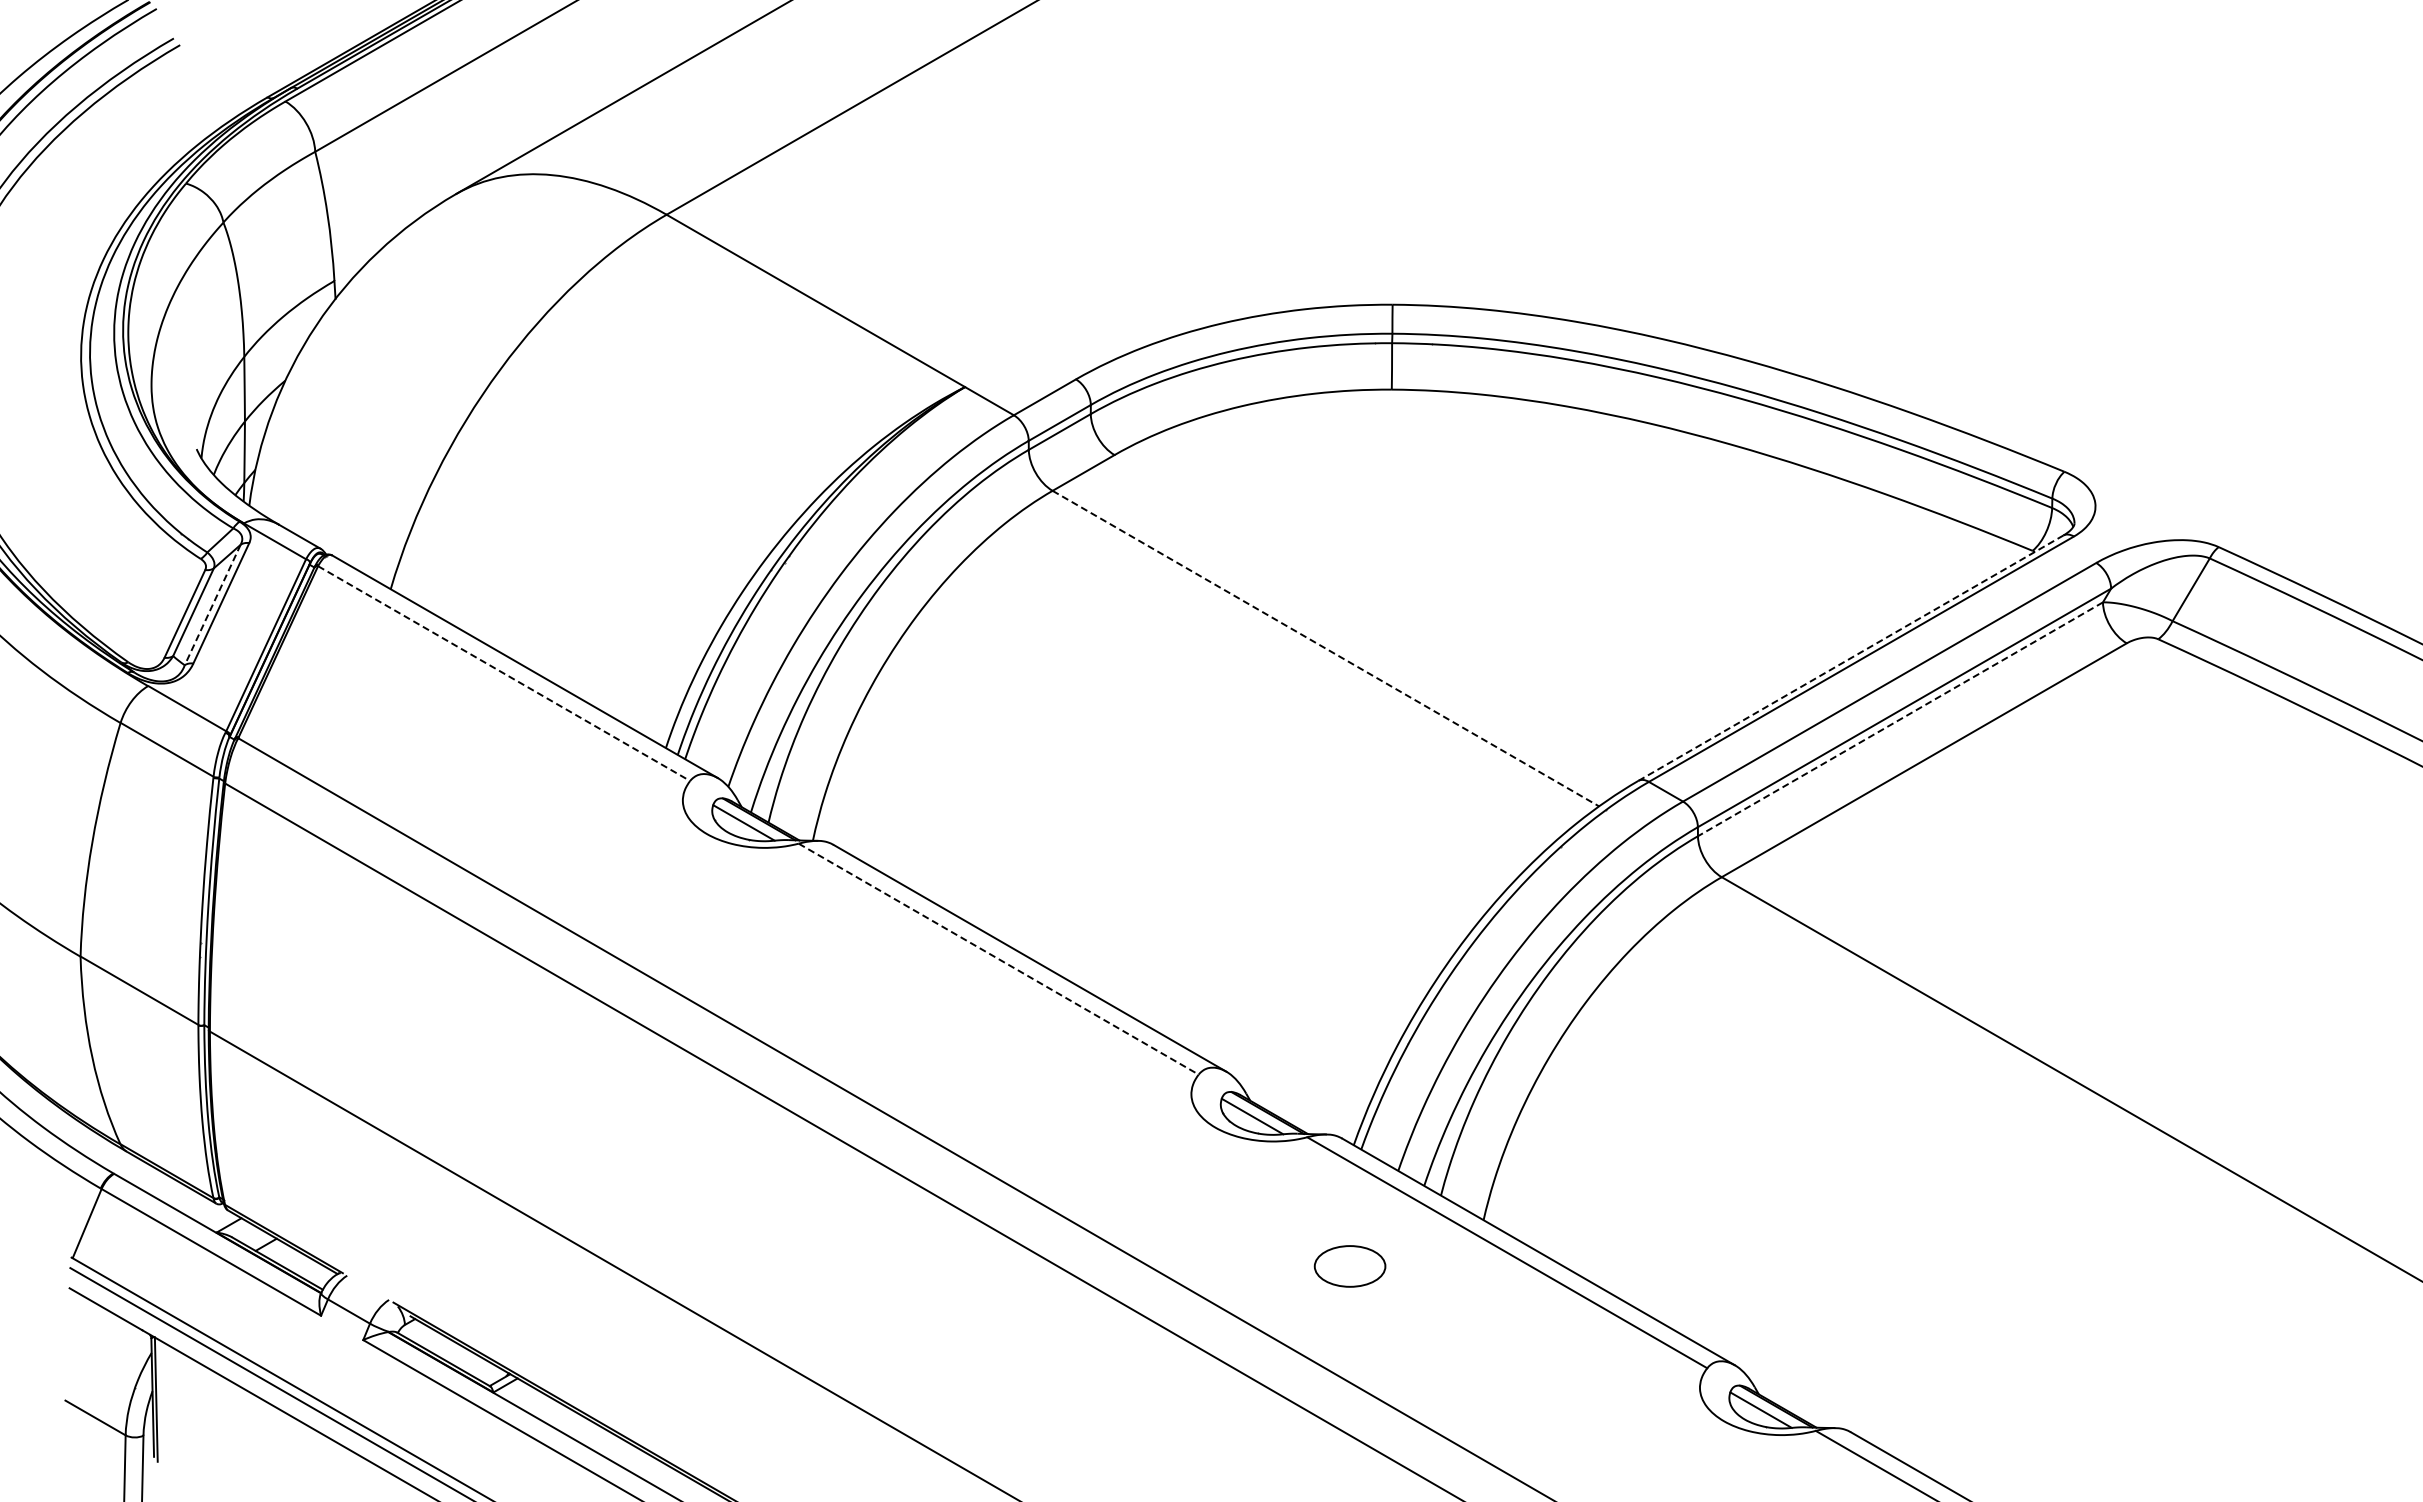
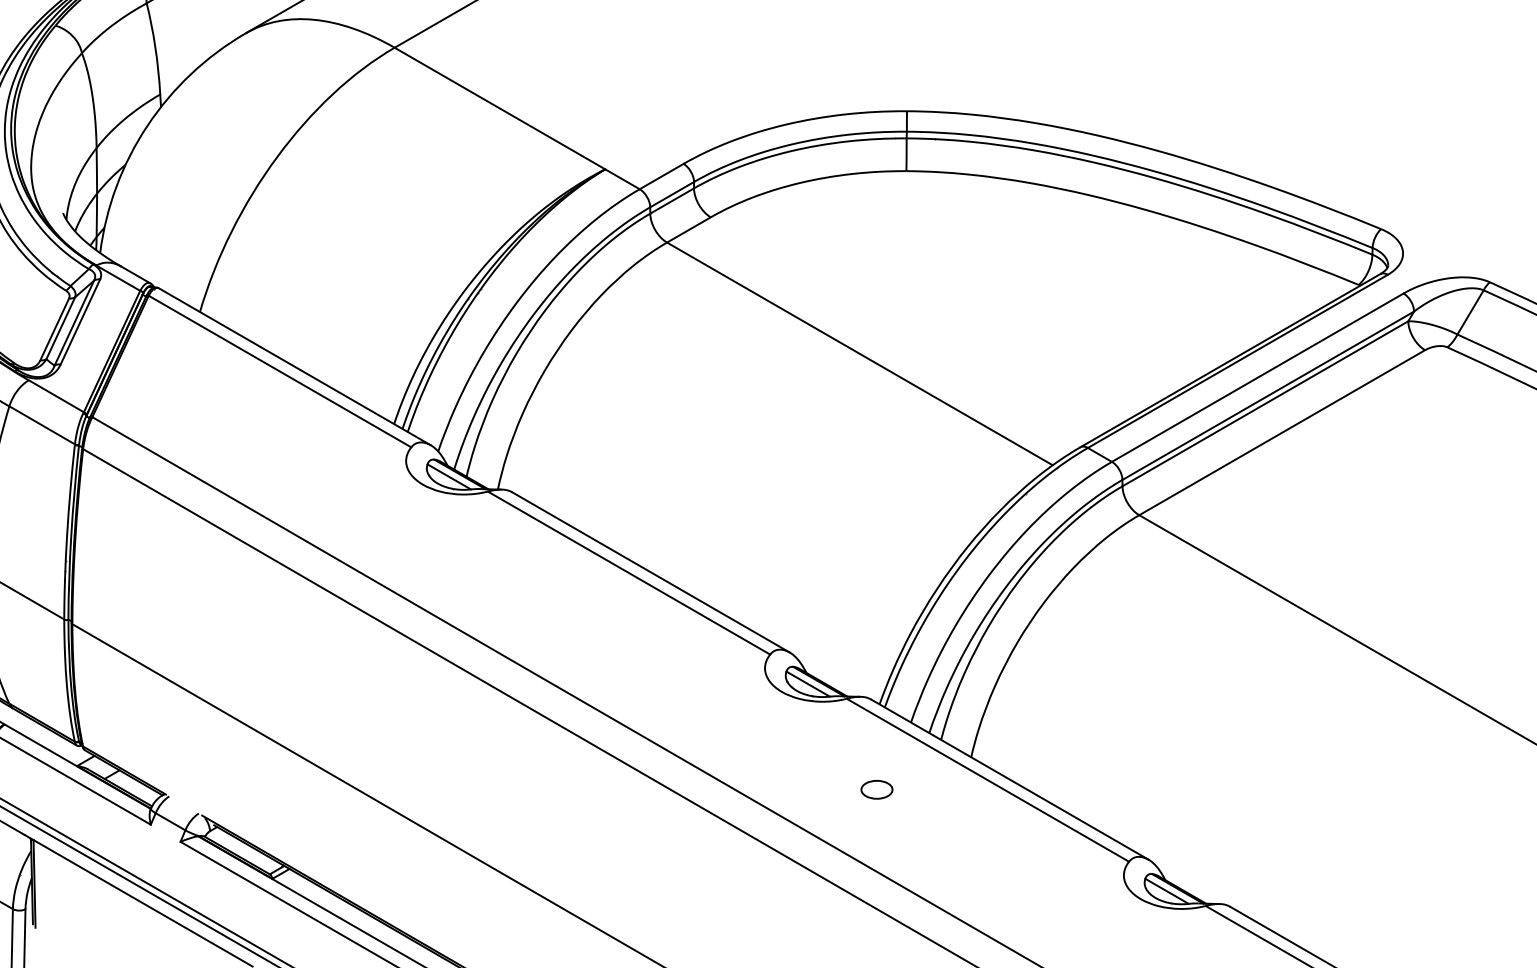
line: (212, 605) -> (74, 323), dashed -> solid
line: (1325, 648) -> (859, 353), dashed -> solid
line: (1851, 657) -> (1230, 360), dashed -> solid
line: (504, 673) -> (280, 371), dashed -> solid
line: (1900, 719) -> (1265, 403), dashed -> solid
line: (998, 959) -> (628, 573), dashed -> solid
part: (1349, 1265) -> (876, 789), size x0.62

